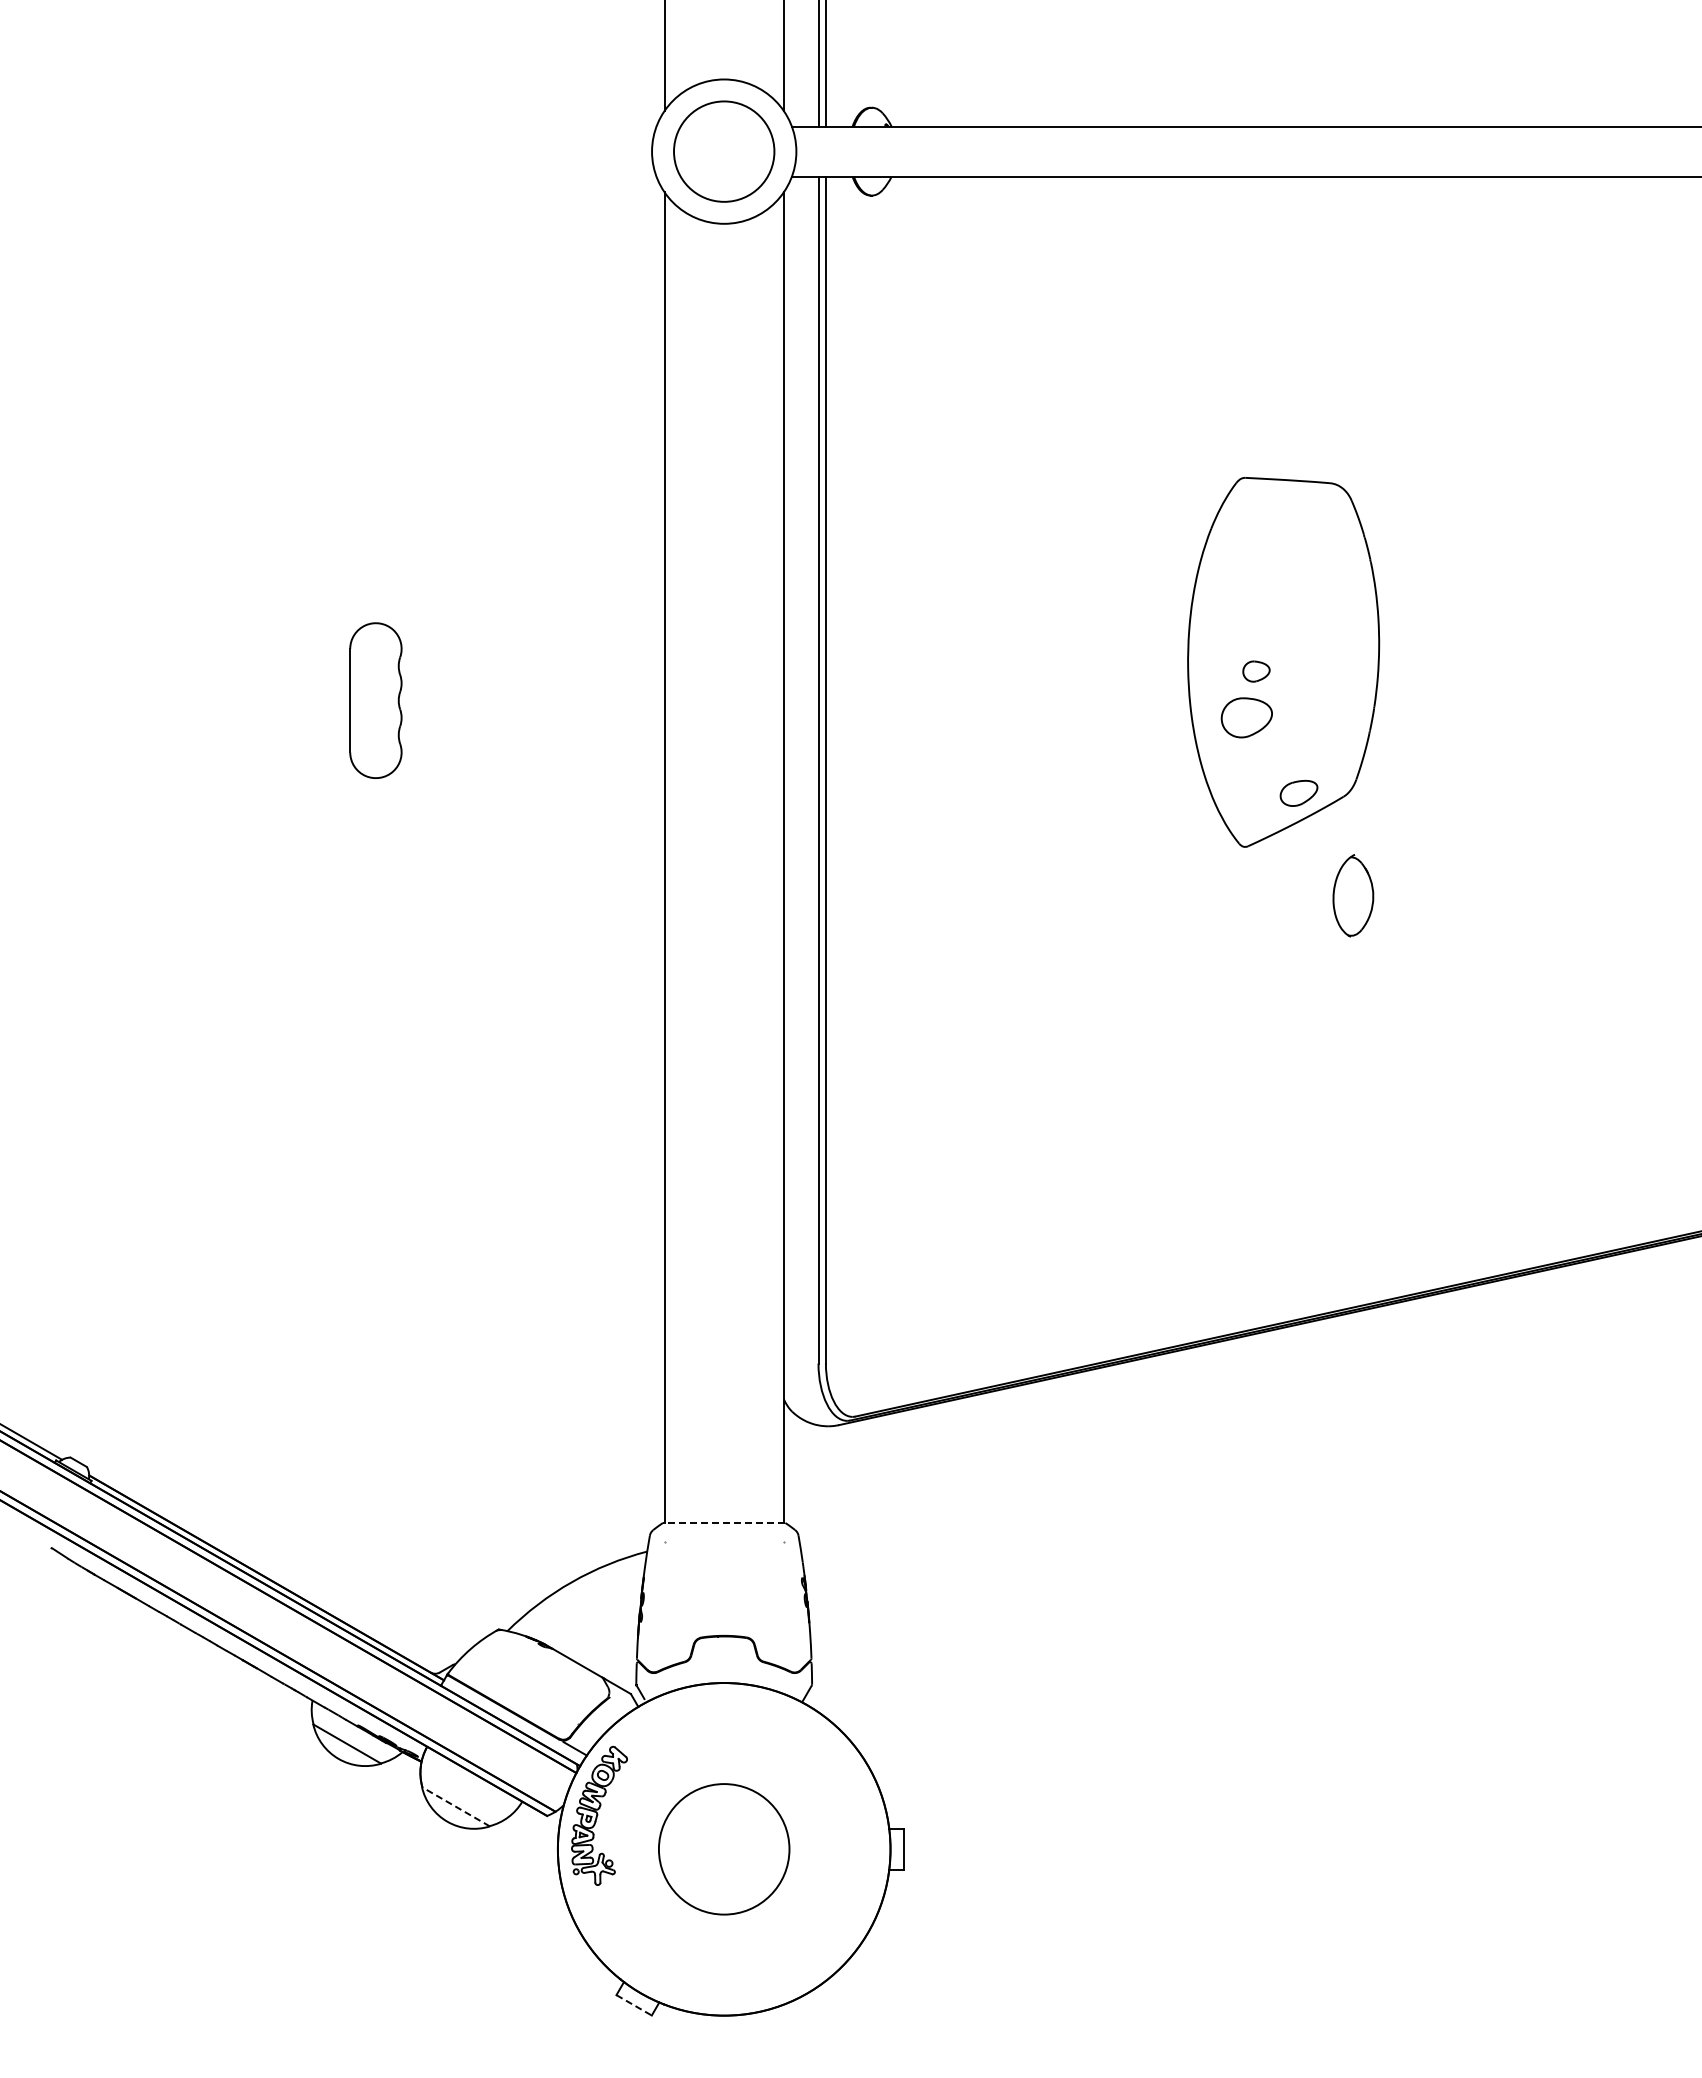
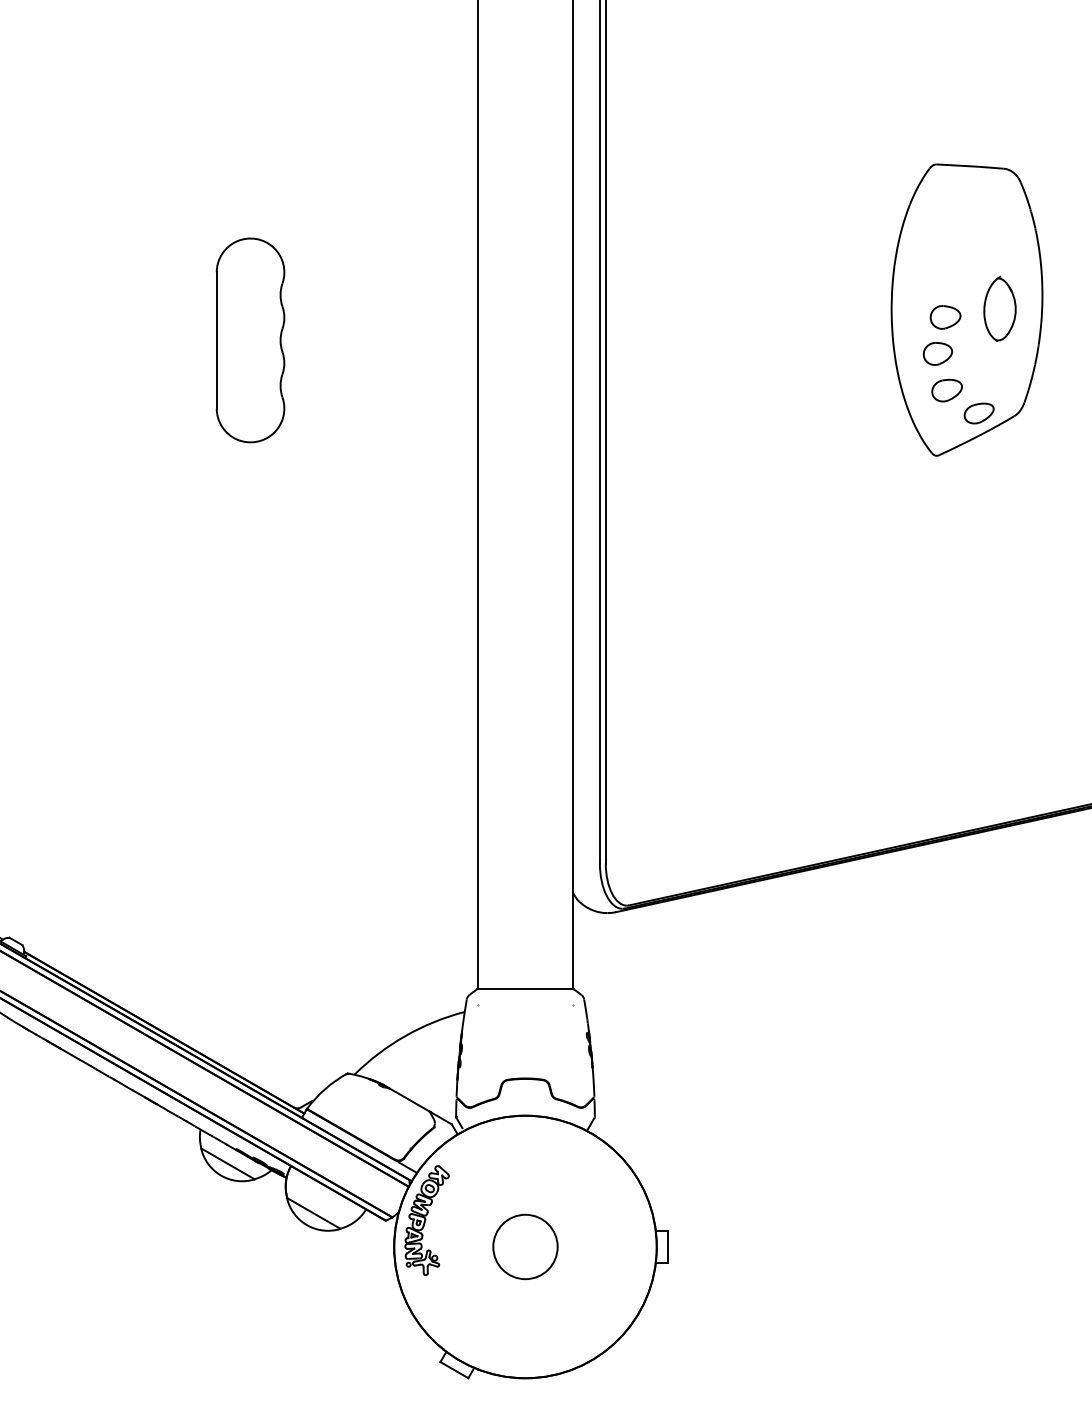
part: (1256, 671) -> (945, 317), size x1.43
part: (375, 700) -> (250, 340), size x1.67
part: (1246, 717) -> (937, 353), size x0.71
part: (1258, 764) -> (947, 390), added
part: (1353, 895) -> (1000, 308), moved
line: (723, 1522) -> (524, 989), dashed -> solid
line: (455, 1806) -> (313, 1213), dashed -> solid
circle: (724, 1849) -> (525, 1247), size x0.62
line: (634, 2005) -> (454, 1370), dashed -> solid

